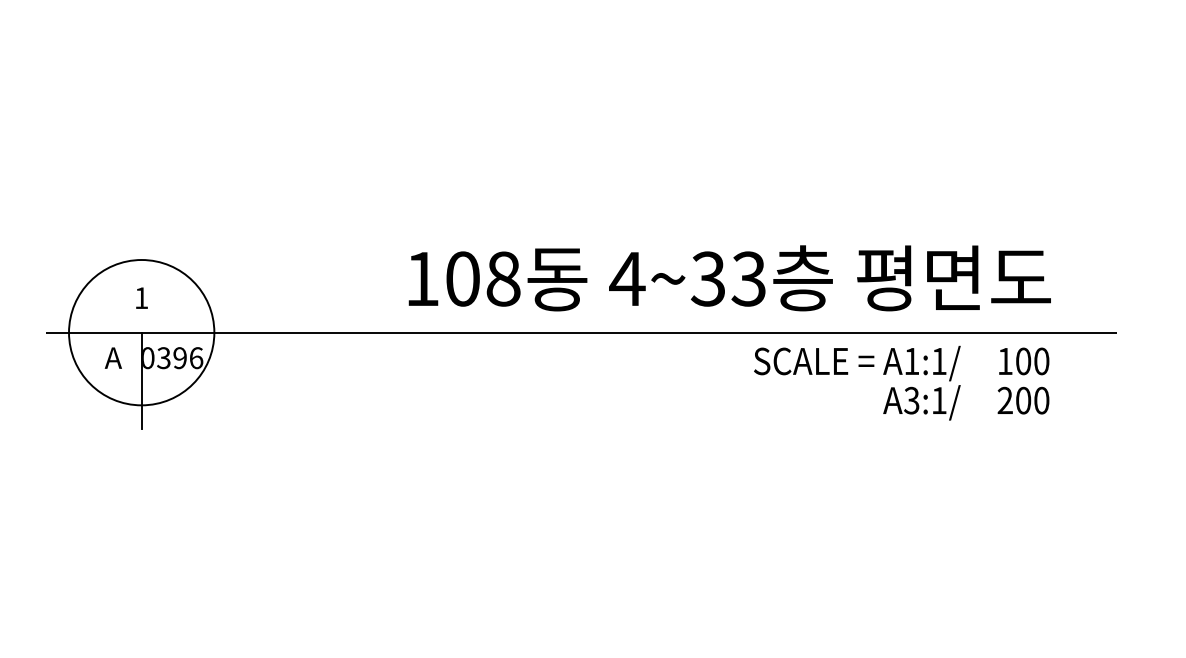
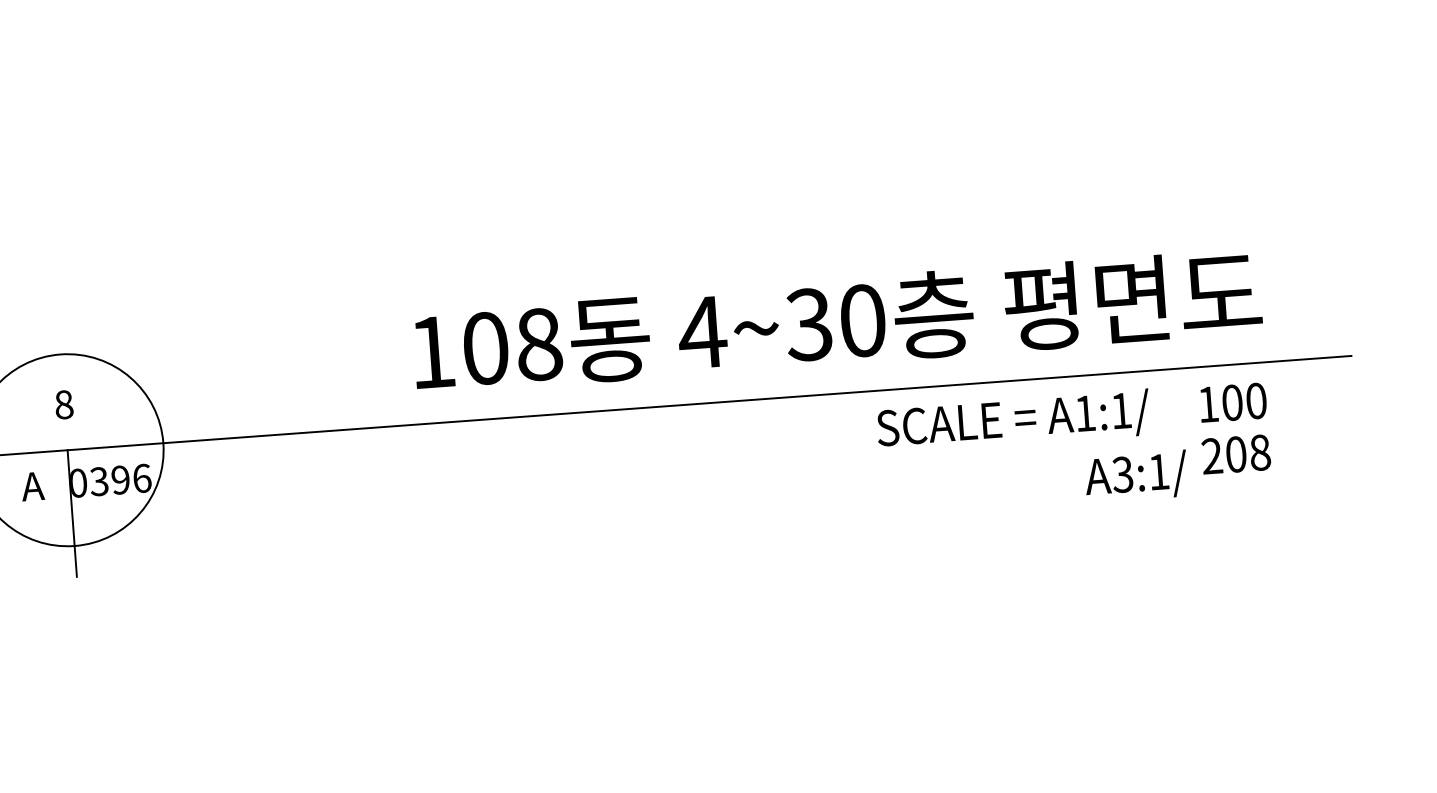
text: (748, 278) -> (861, 320), 4~33 -> 4~30
text: (141, 298) -> (64, 405), 1 -> 8
text: (1041, 400) -> (1259, 452), 200 -> 208
text: (921, 402) -> (1135, 476), moved

